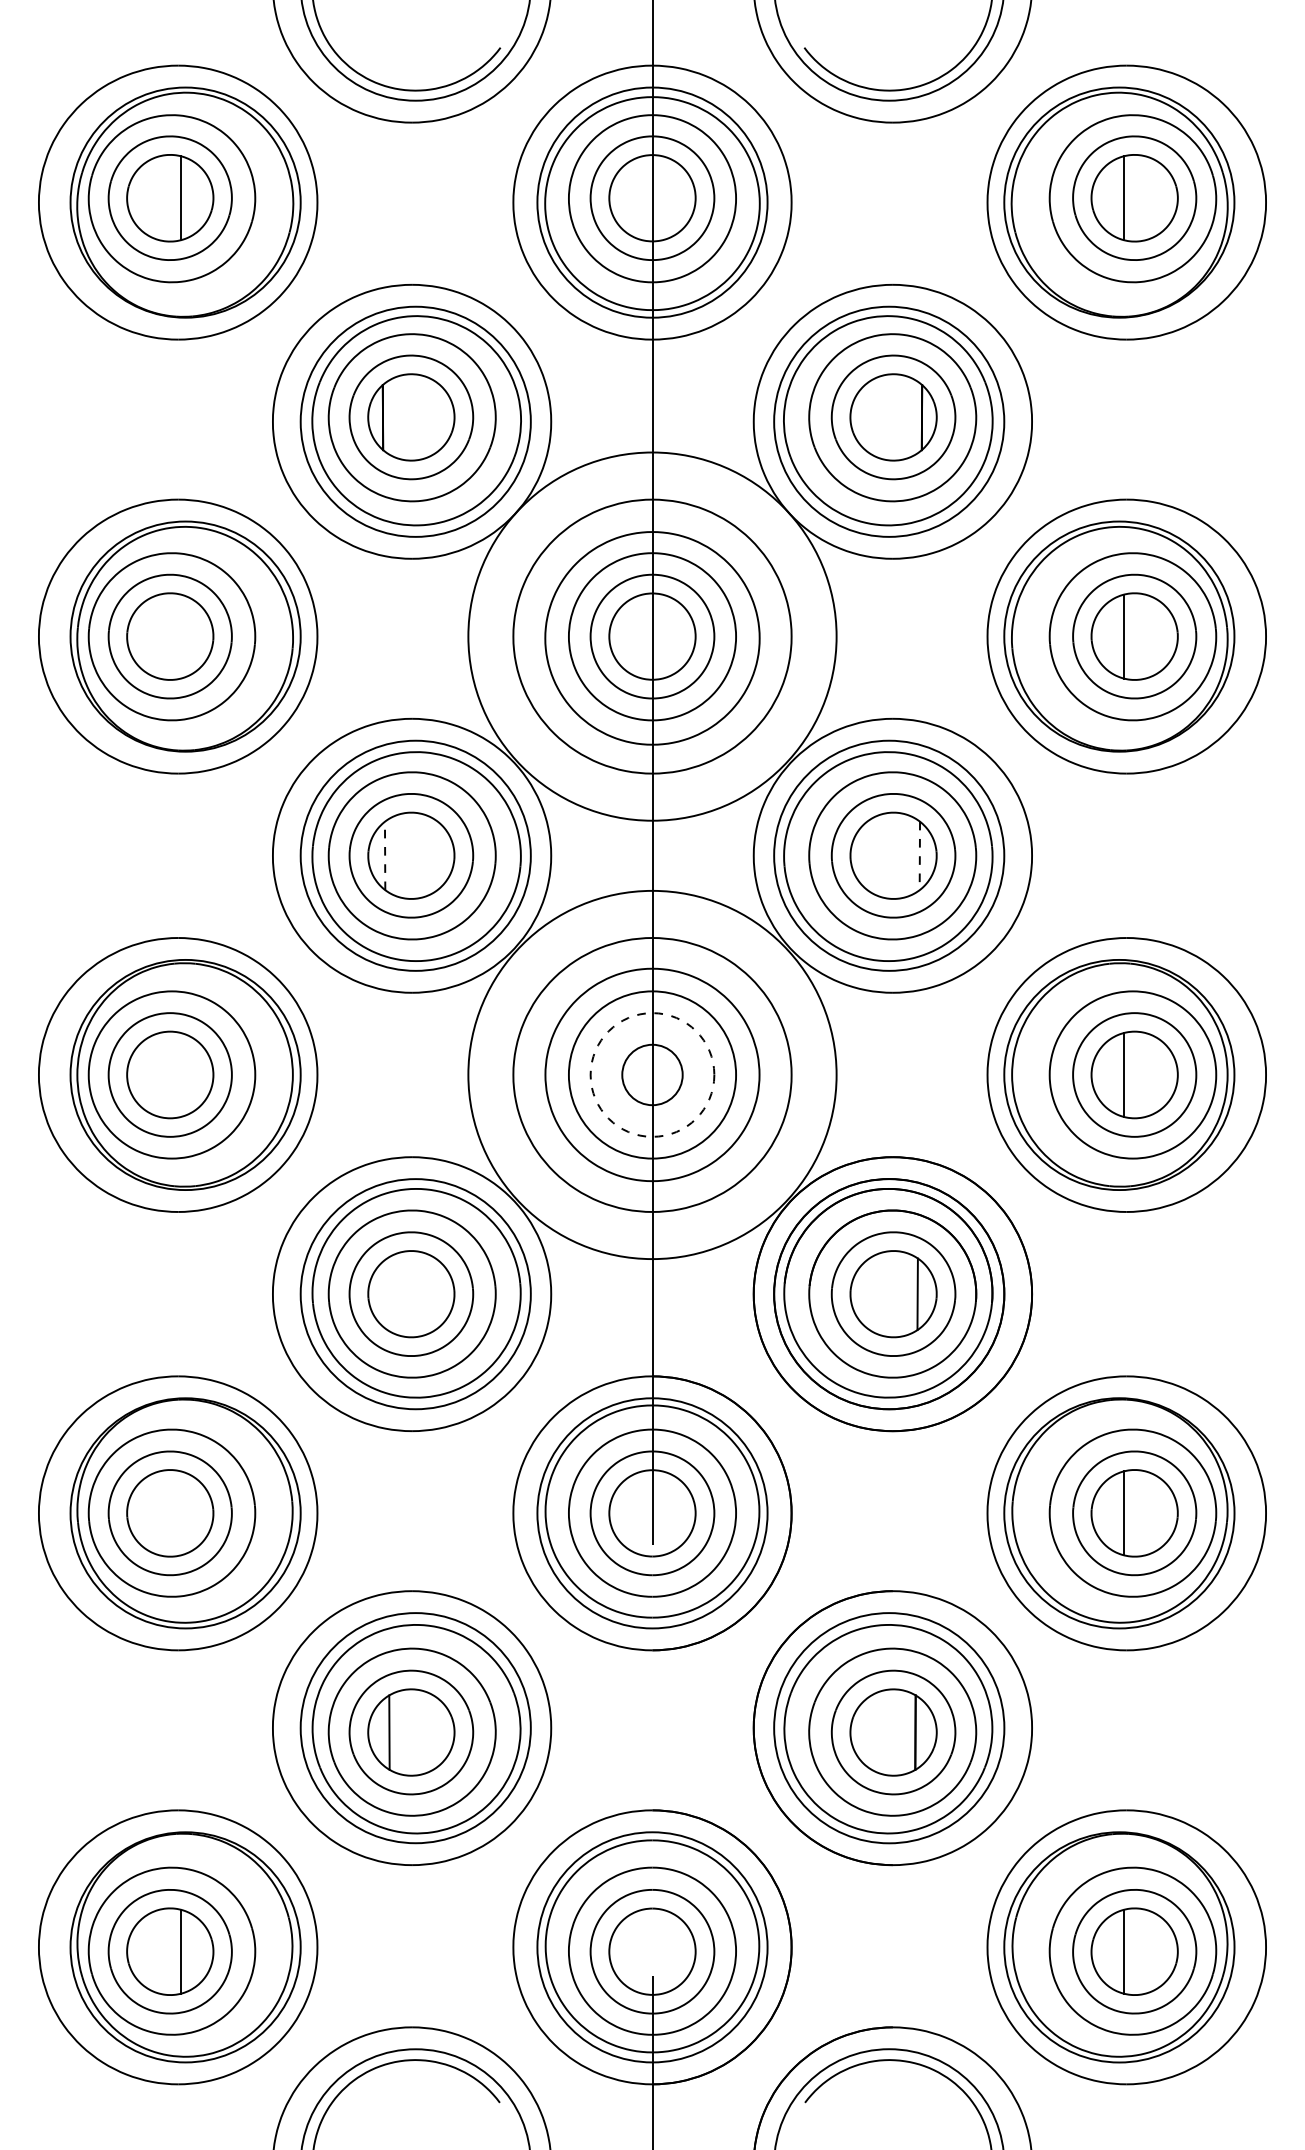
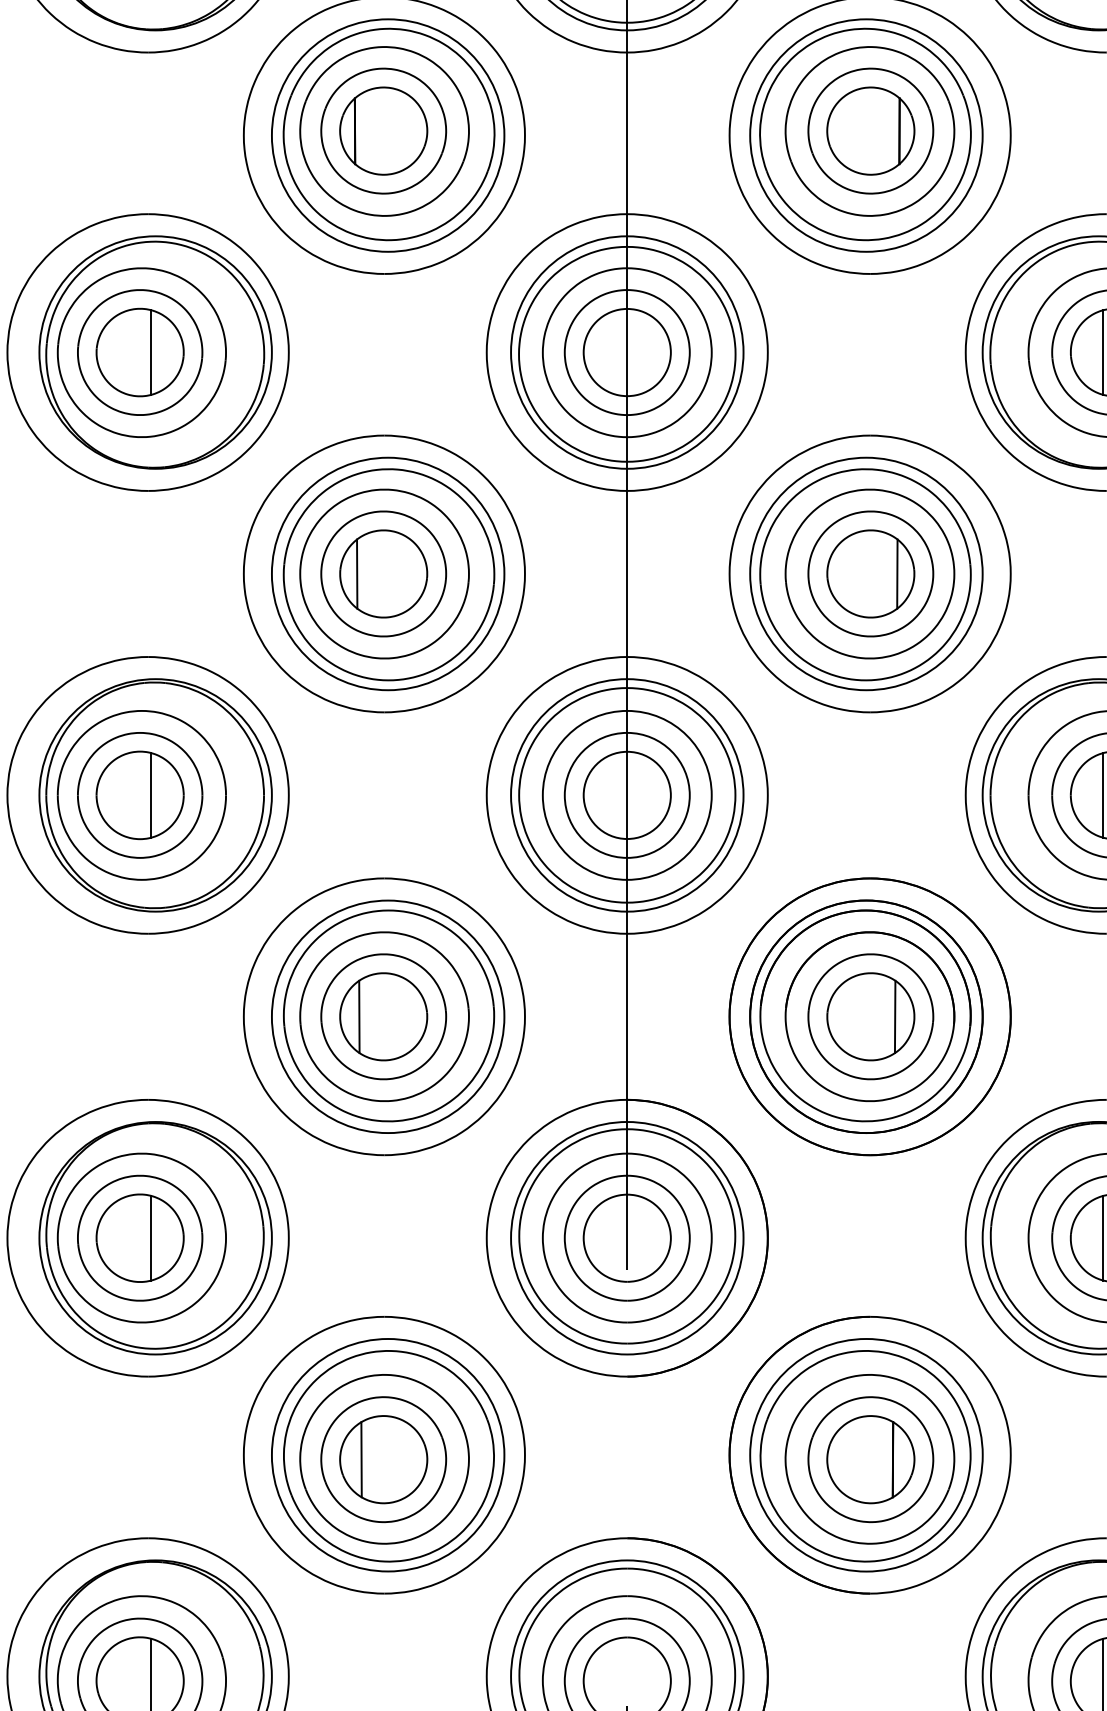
line: (181, 636) -> (151, 352), added
circle: (652, 636) -> (627, 352), size x0.62
line: (385, 855) -> (357, 573), dashed -> solid
line: (919, 856) -> (897, 574), dashed -> solid
line: (181, 1074) -> (151, 794), added
circle: (652, 1074) -> (627, 794), dashed -> solid
circle: (652, 1074) -> (627, 794), size x0.62
circle: (652, 1074) -> (627, 794), size x1.43
line: (387, 1294) -> (359, 1017), added
line: (181, 1513) -> (151, 1238), added

